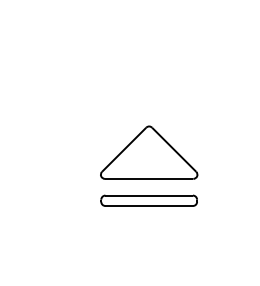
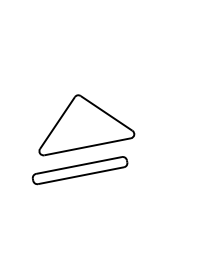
part: (148, 200) -> (79, 170), moved

